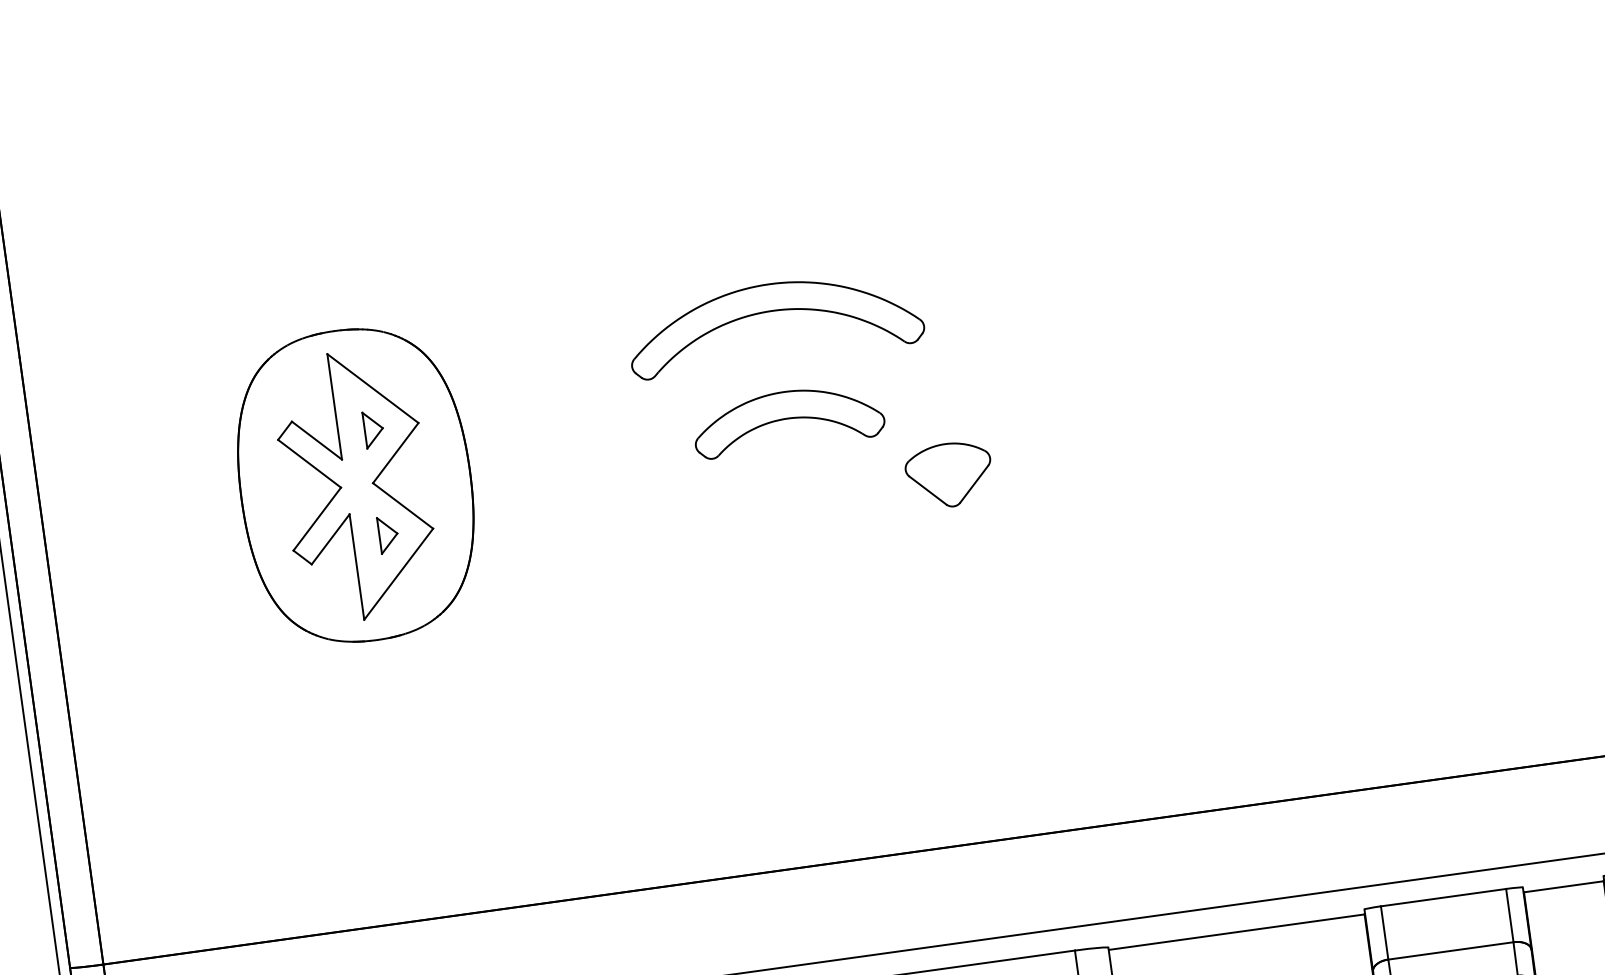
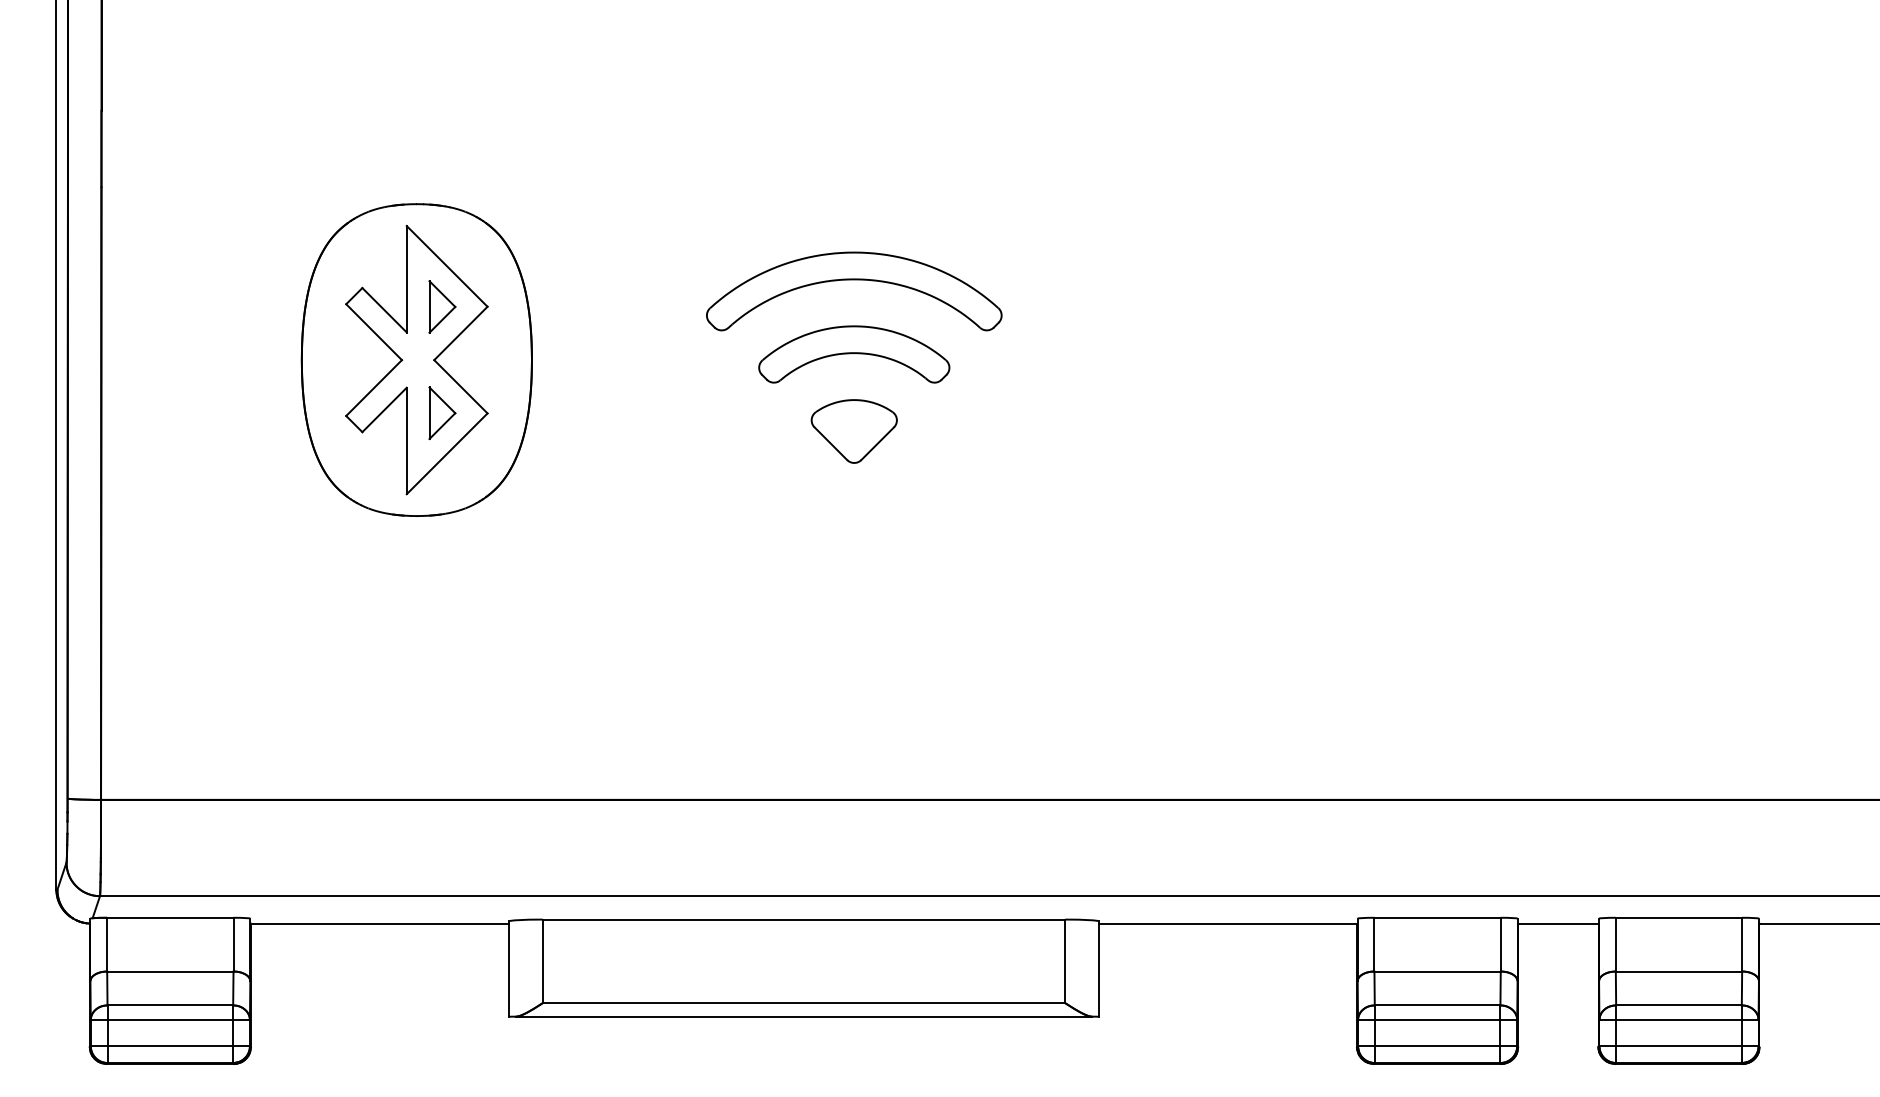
part: (773, 311) -> (854, 280), moved
part: (373, 428) -> (442, 306), size x1.43
part: (948, 475) -> (853, 431), moved
part: (388, 534) -> (442, 413), size x1.43

